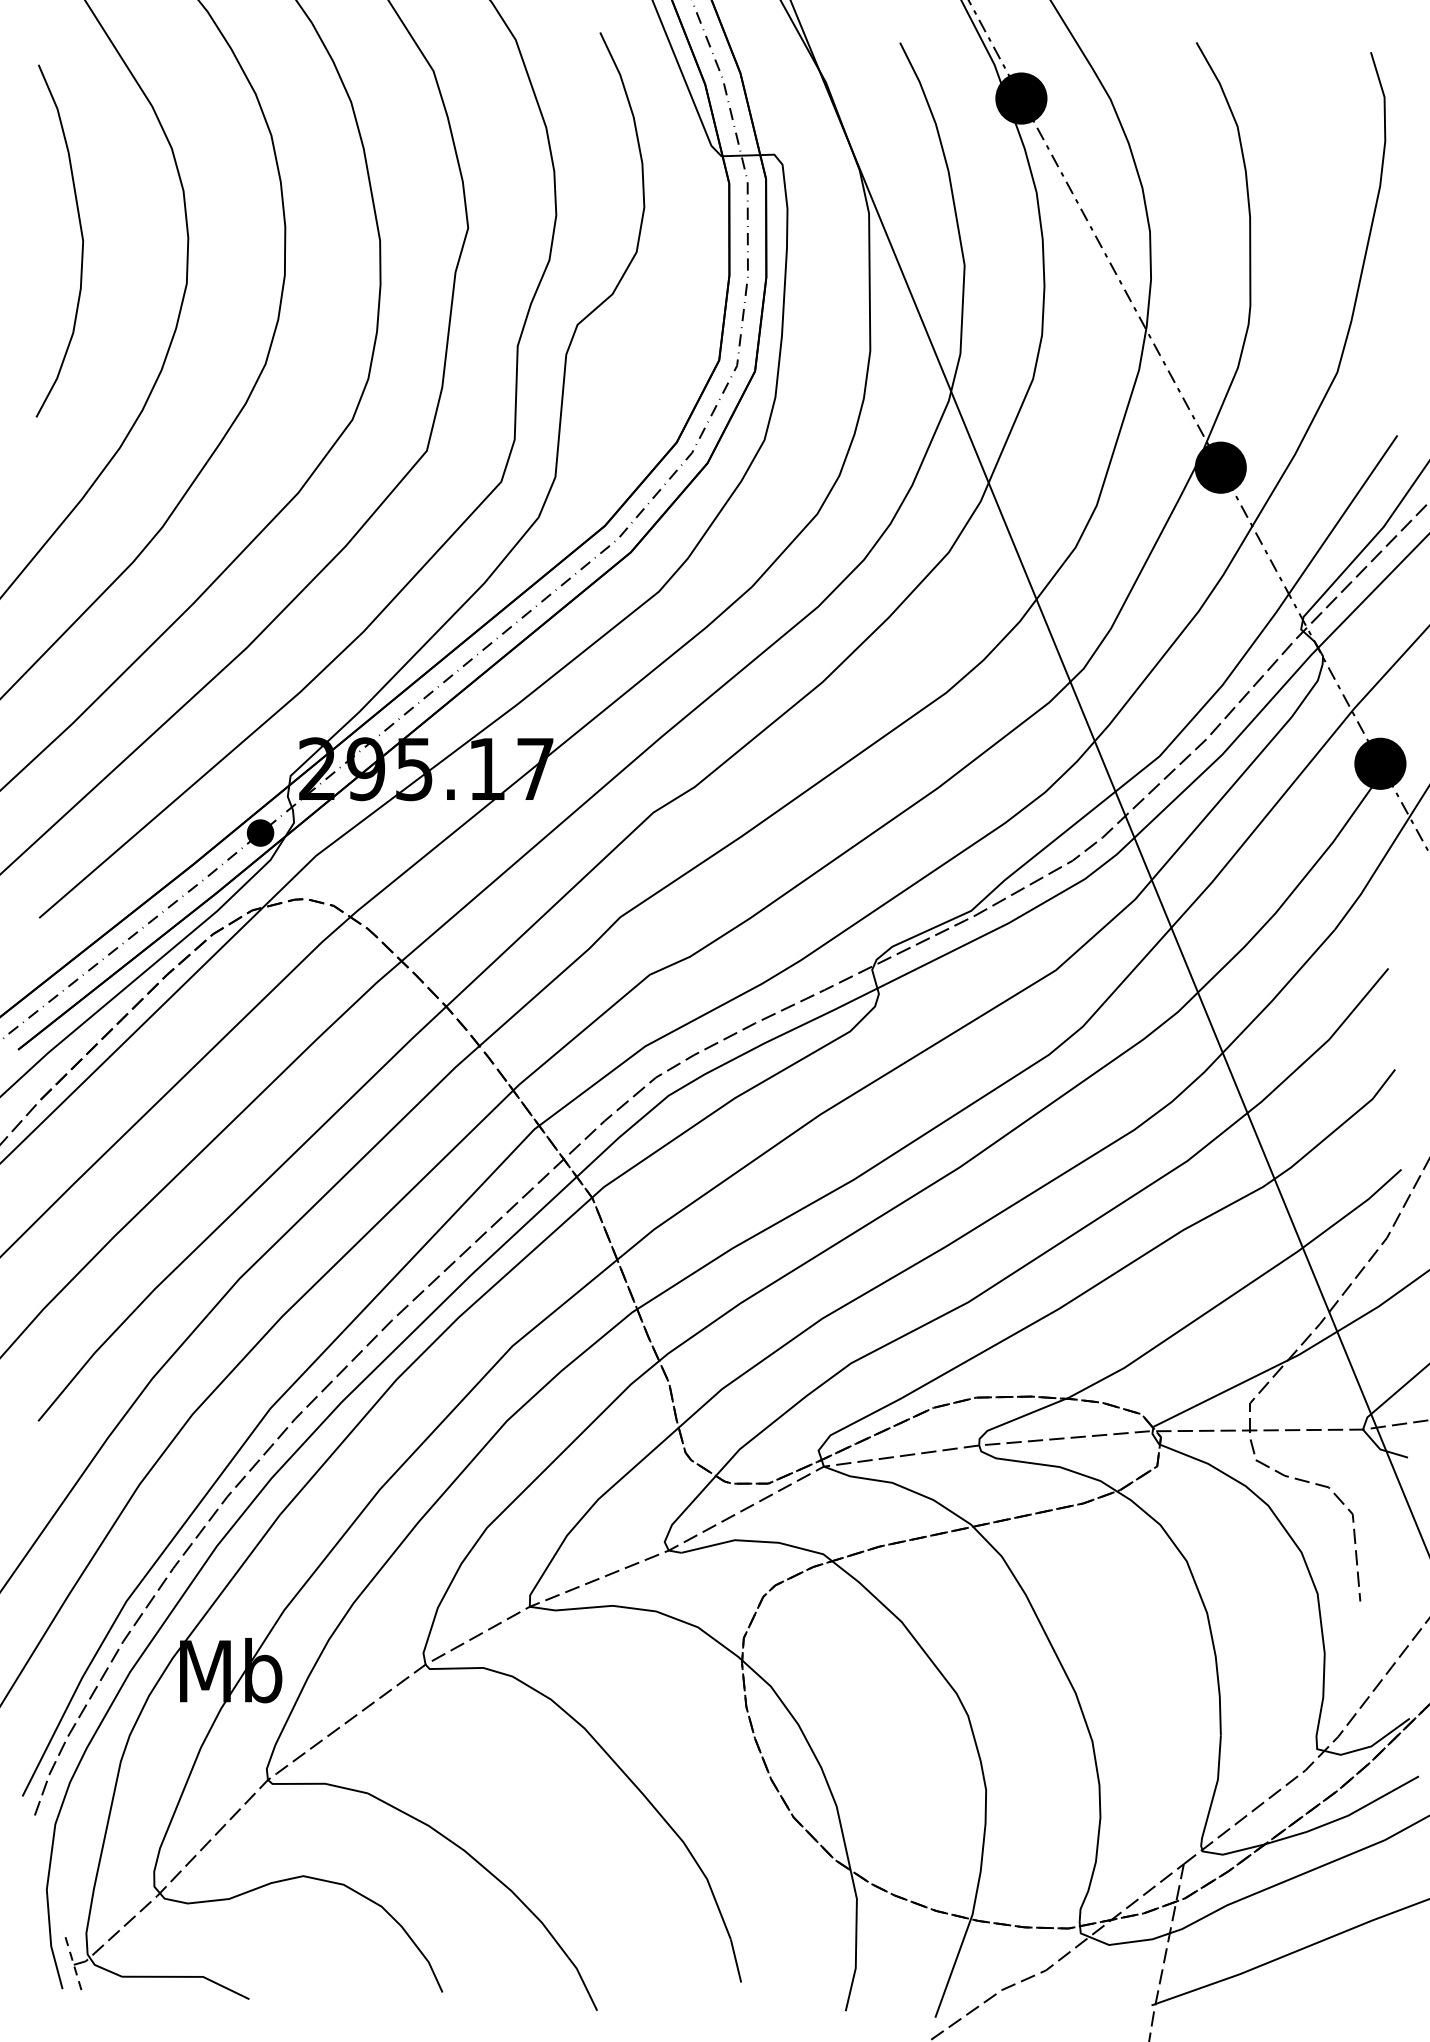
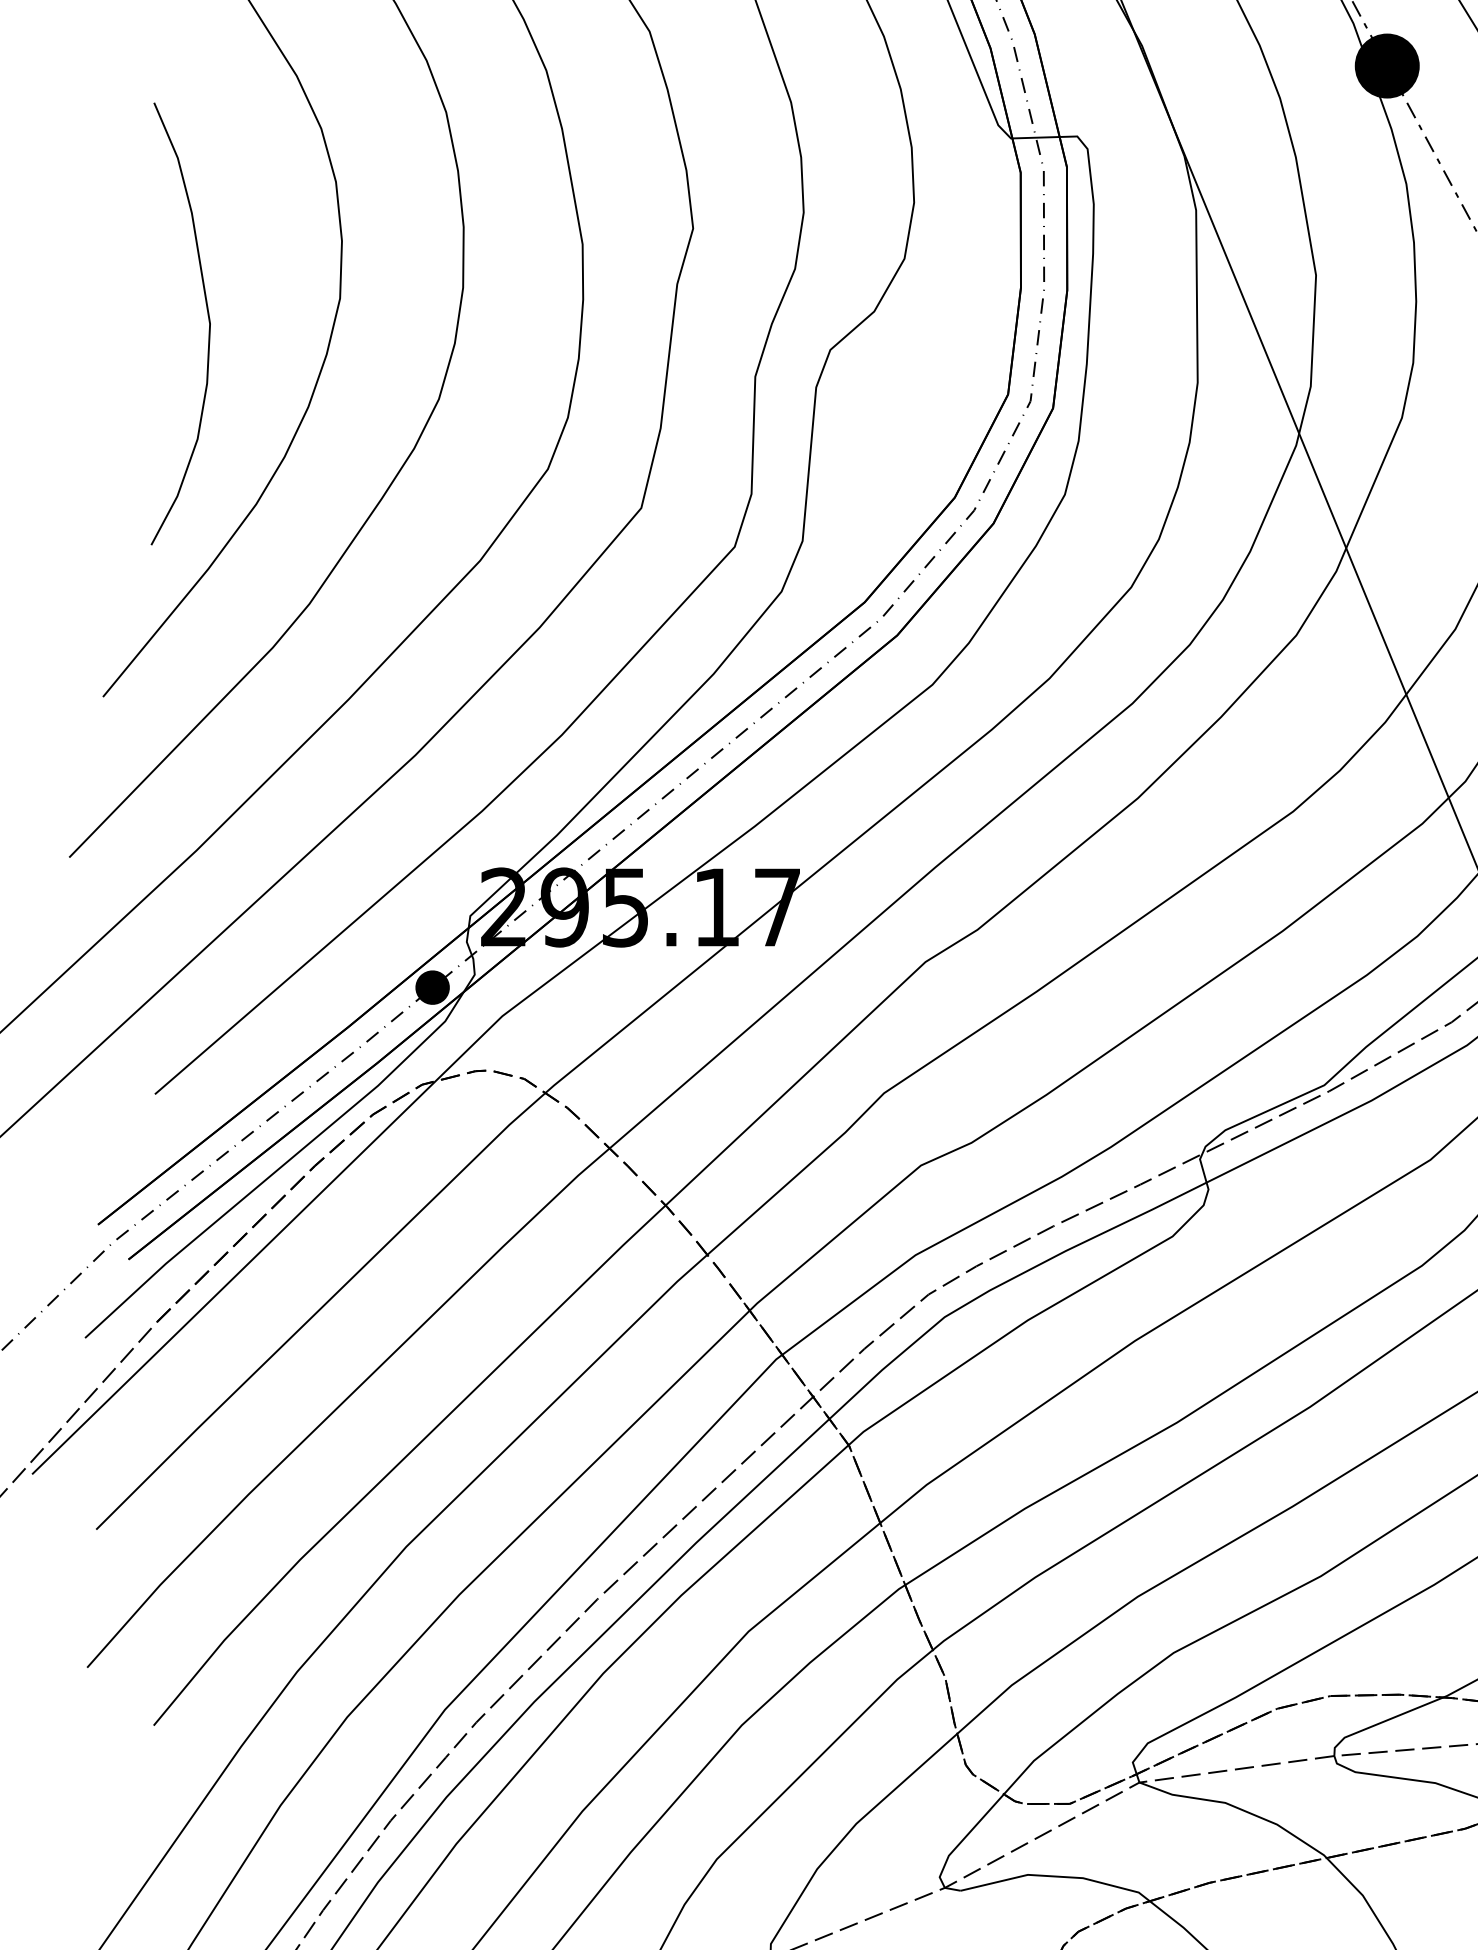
curve: (81, 238) -> (207, 320), moved

